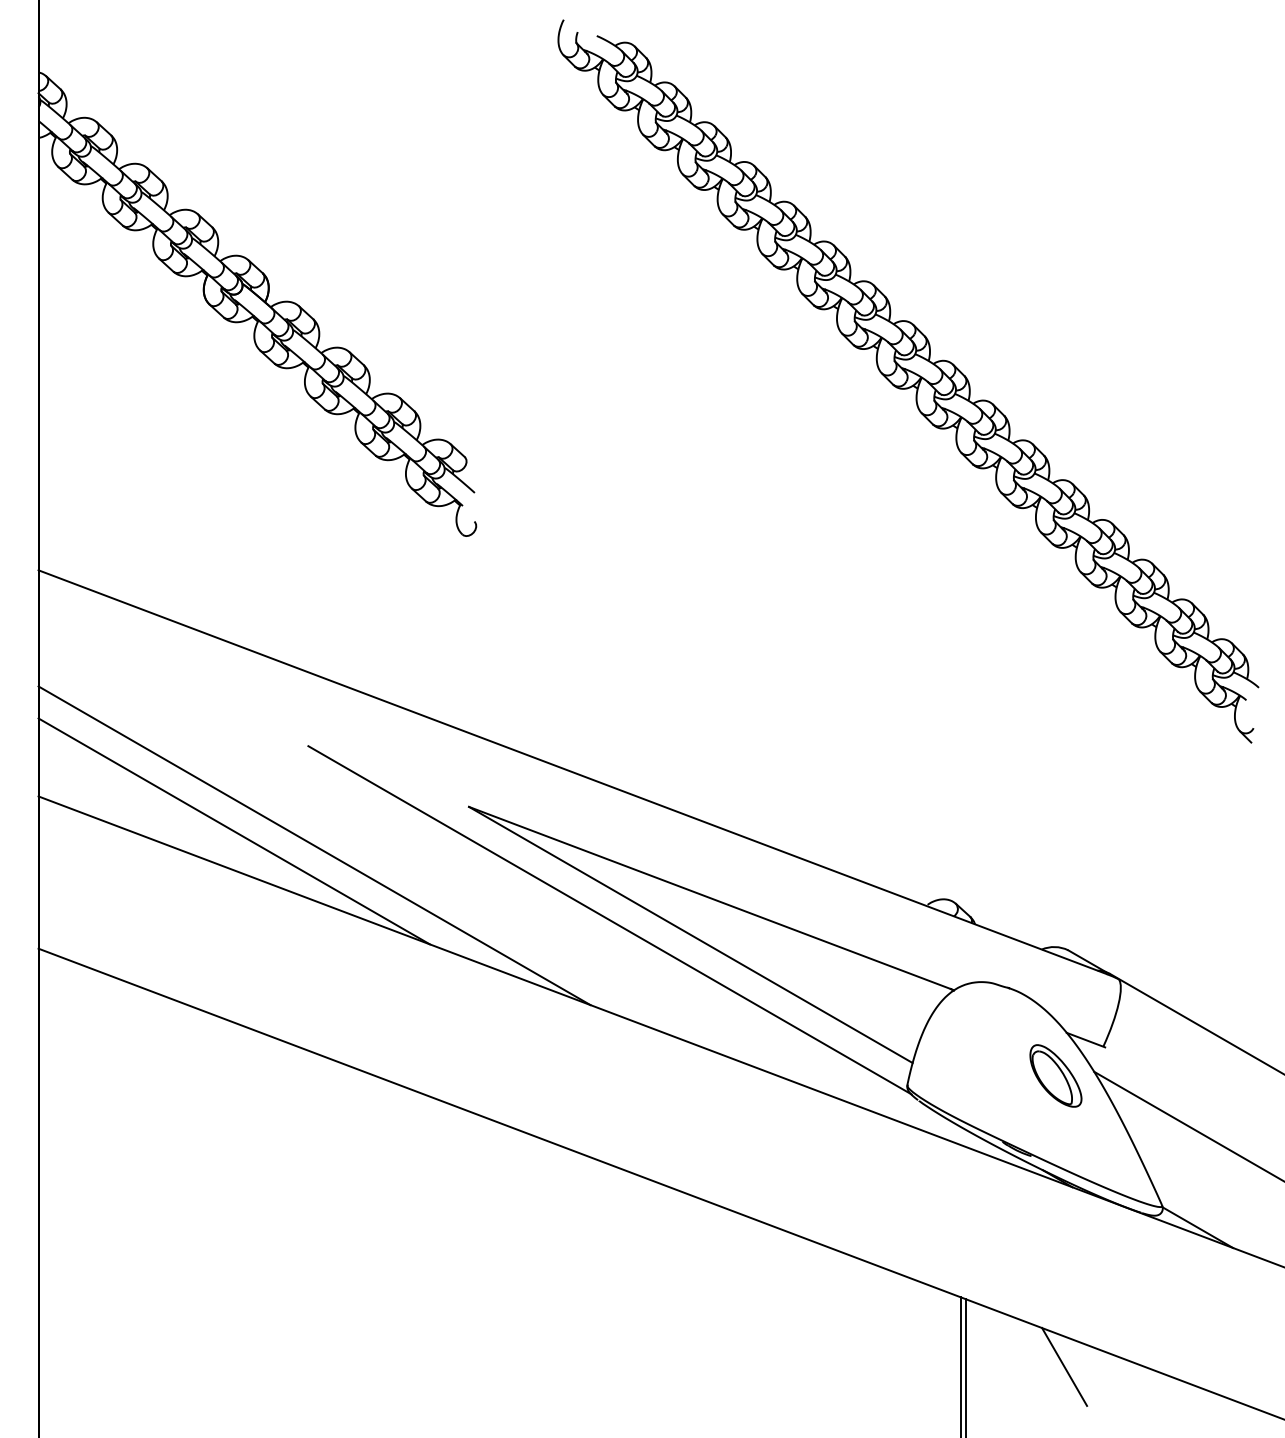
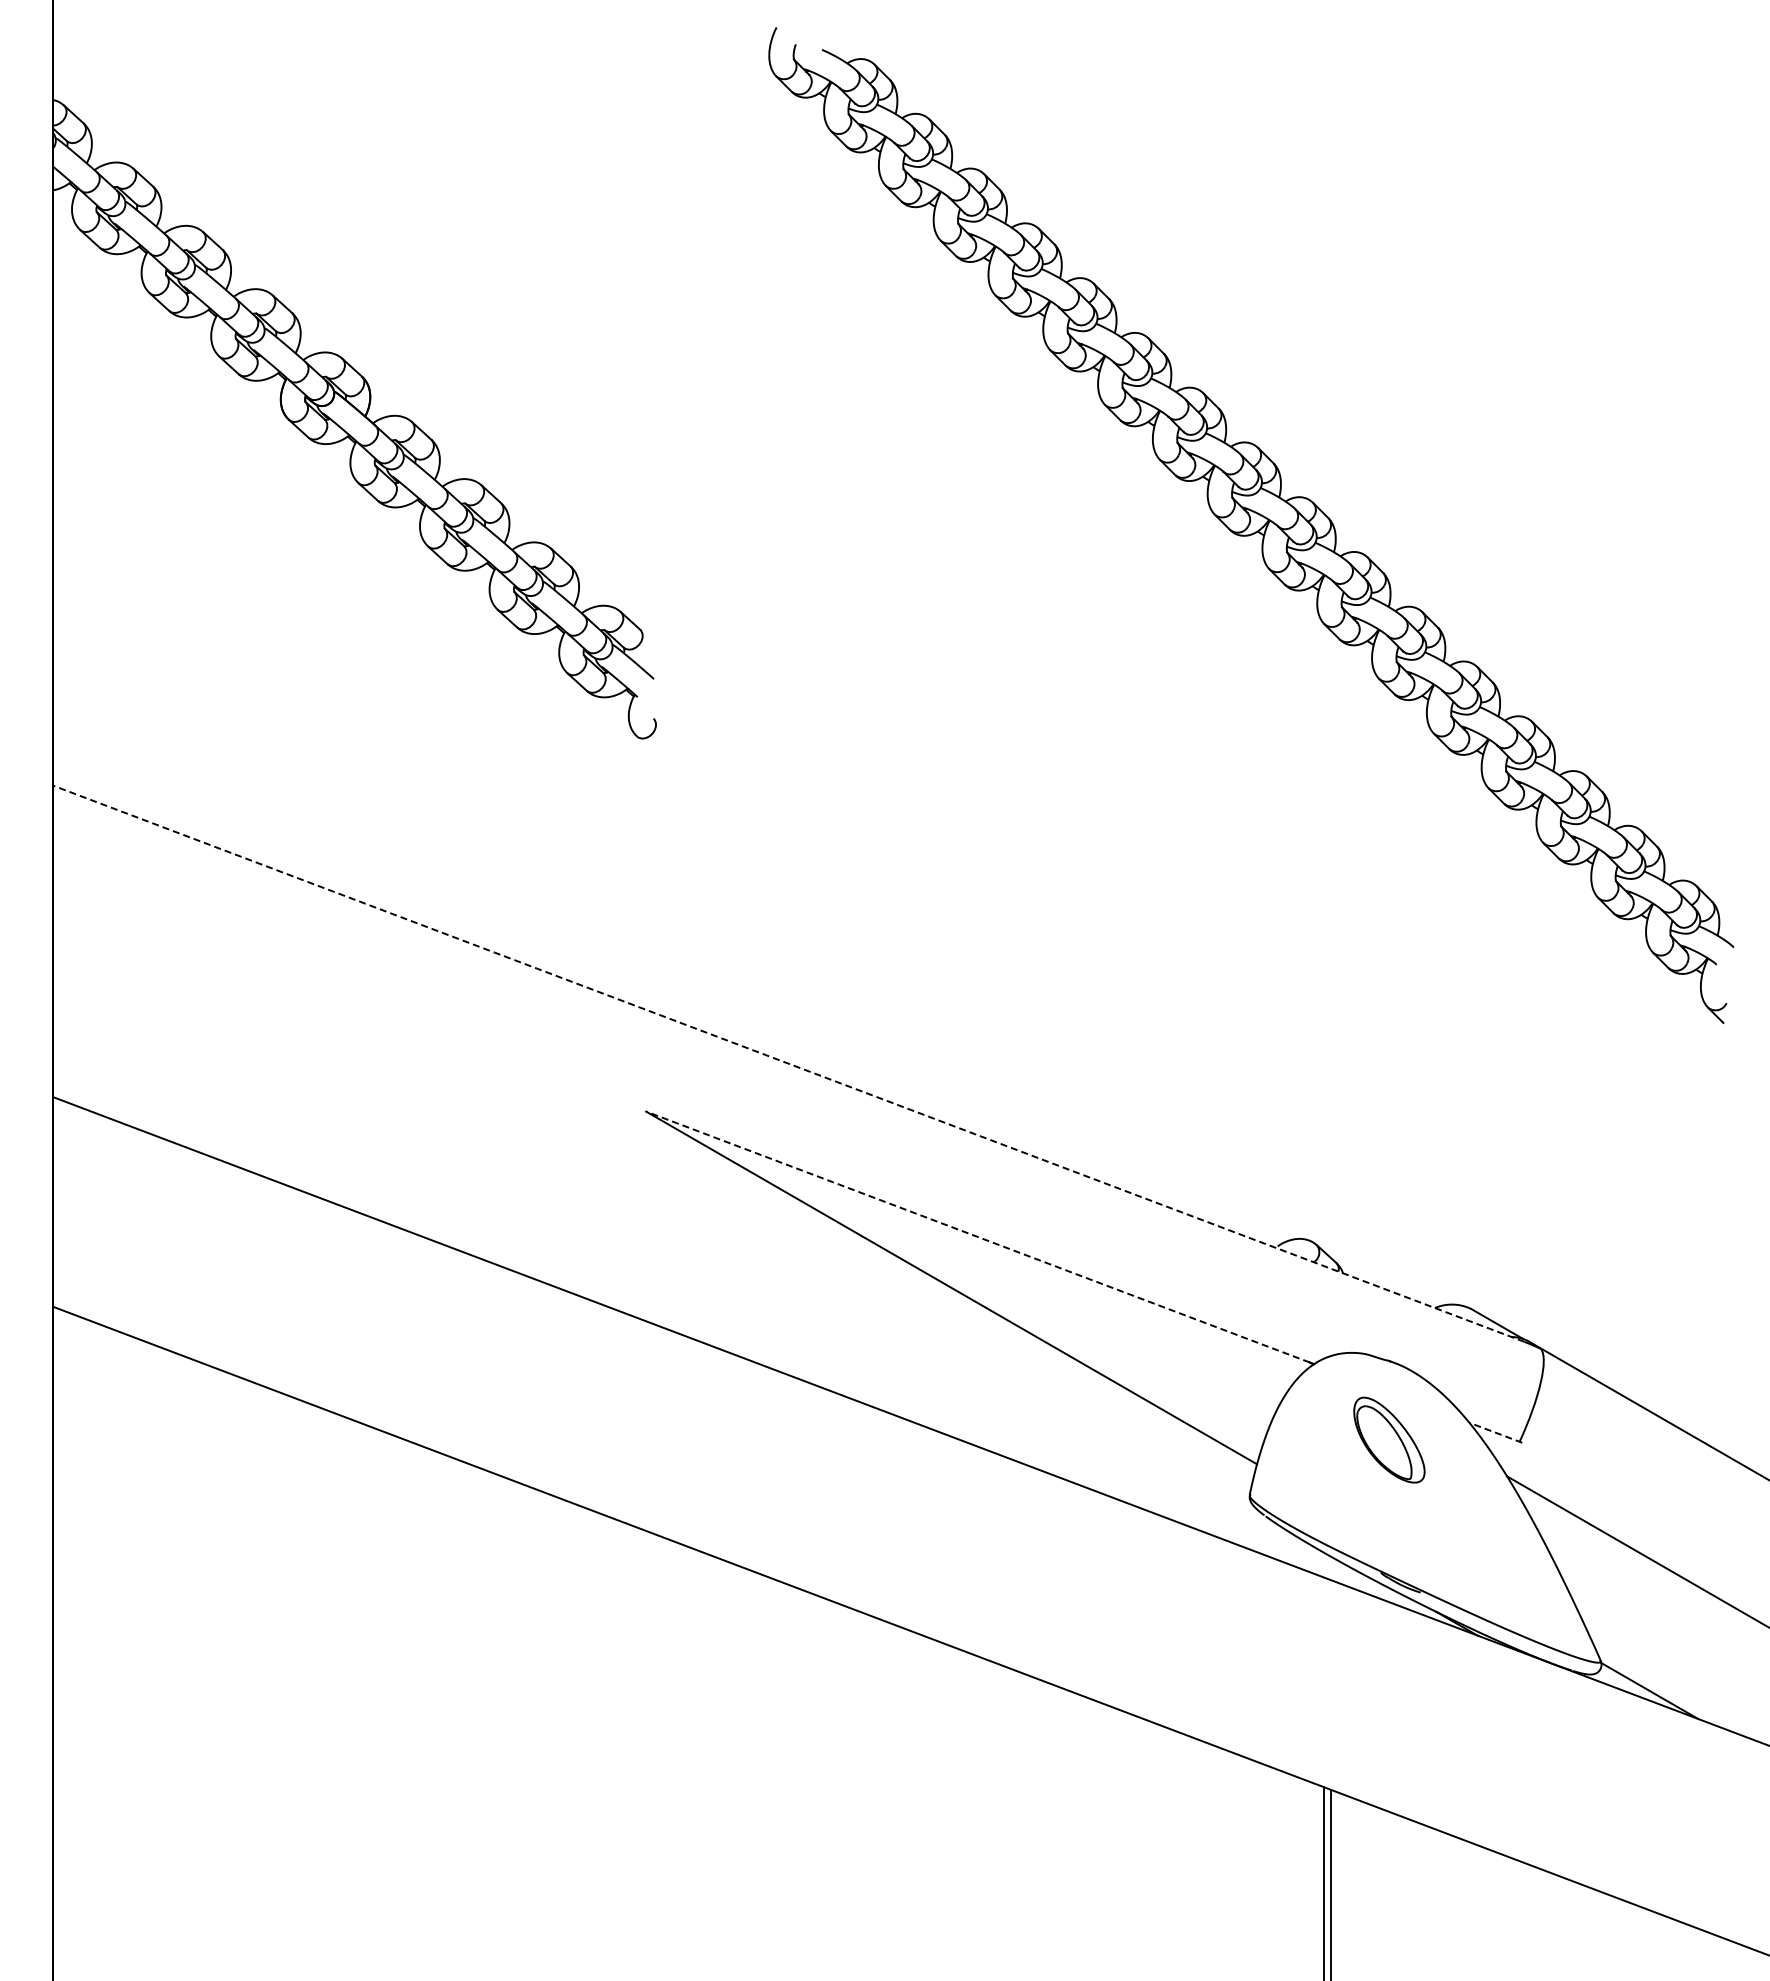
line: (572, 772) -> (788, 1063), solid -> dashed
line: (234, 830) -> (322, 1144), removed
line: (314, 845) -> (433, 1164), removed
line: (709, 898) -> (977, 1237), solid -> dashed
line: (609, 920) -> (839, 1267), removed
line: (1085, 1039) -> (1495, 1432), solid -> dashed
part: (1056, 1075) -> (1389, 1439), moved
line: (1064, 1366) -> (1466, 1882), removed

